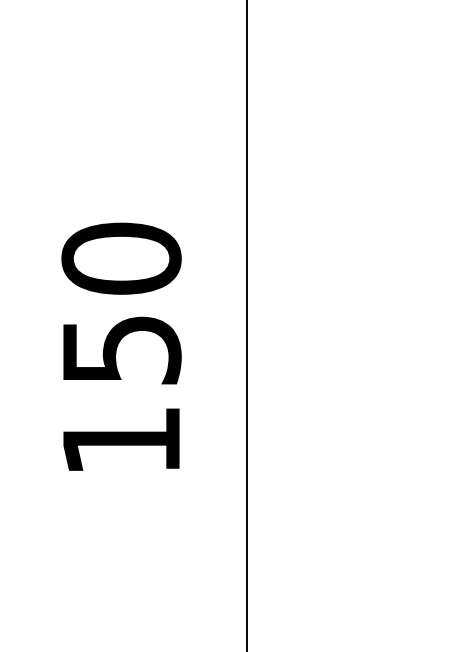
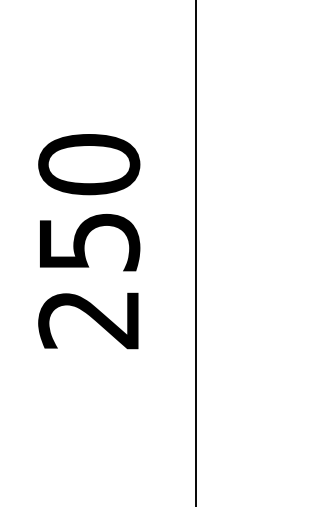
text: (120, 441) -> (88, 319), 150 -> 250

